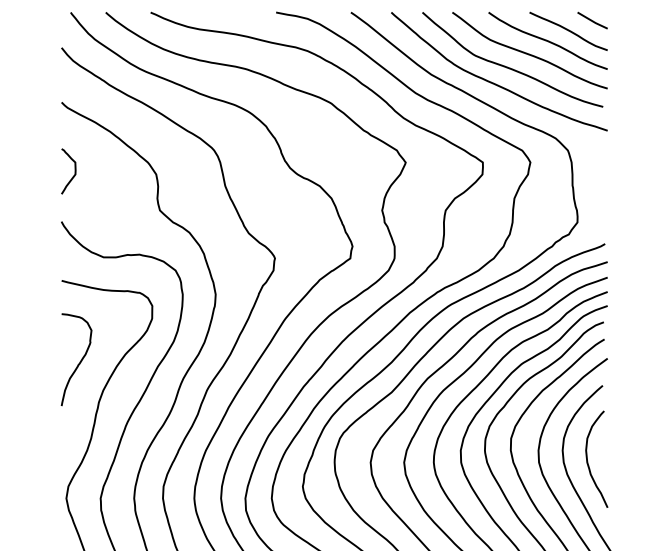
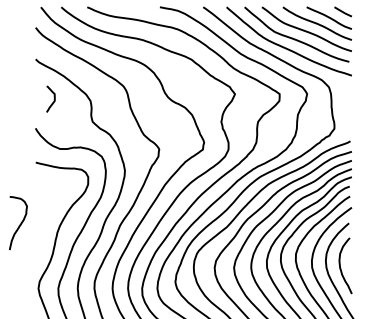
curve: (73, 168) -> (53, 97), moved
curve: (78, 361) -> (19, 224), moved

